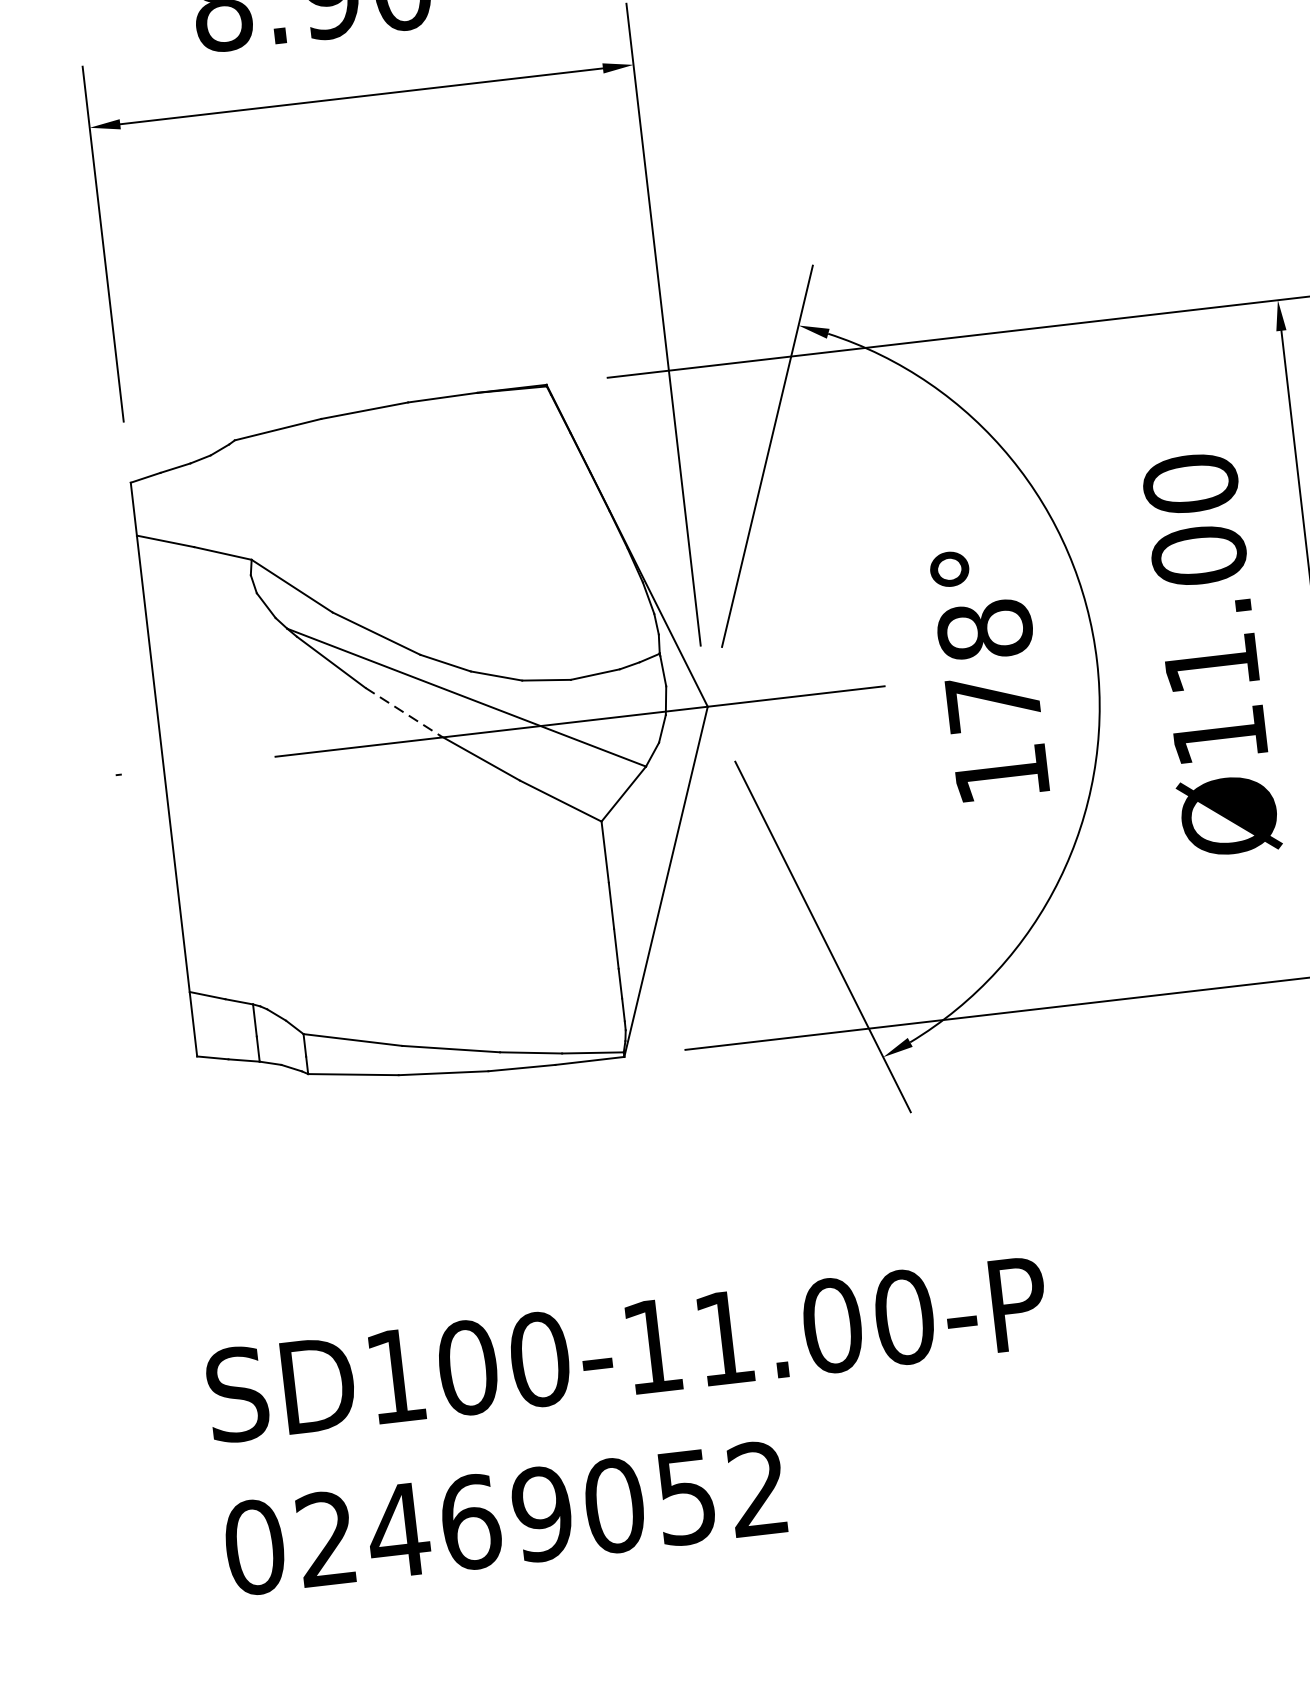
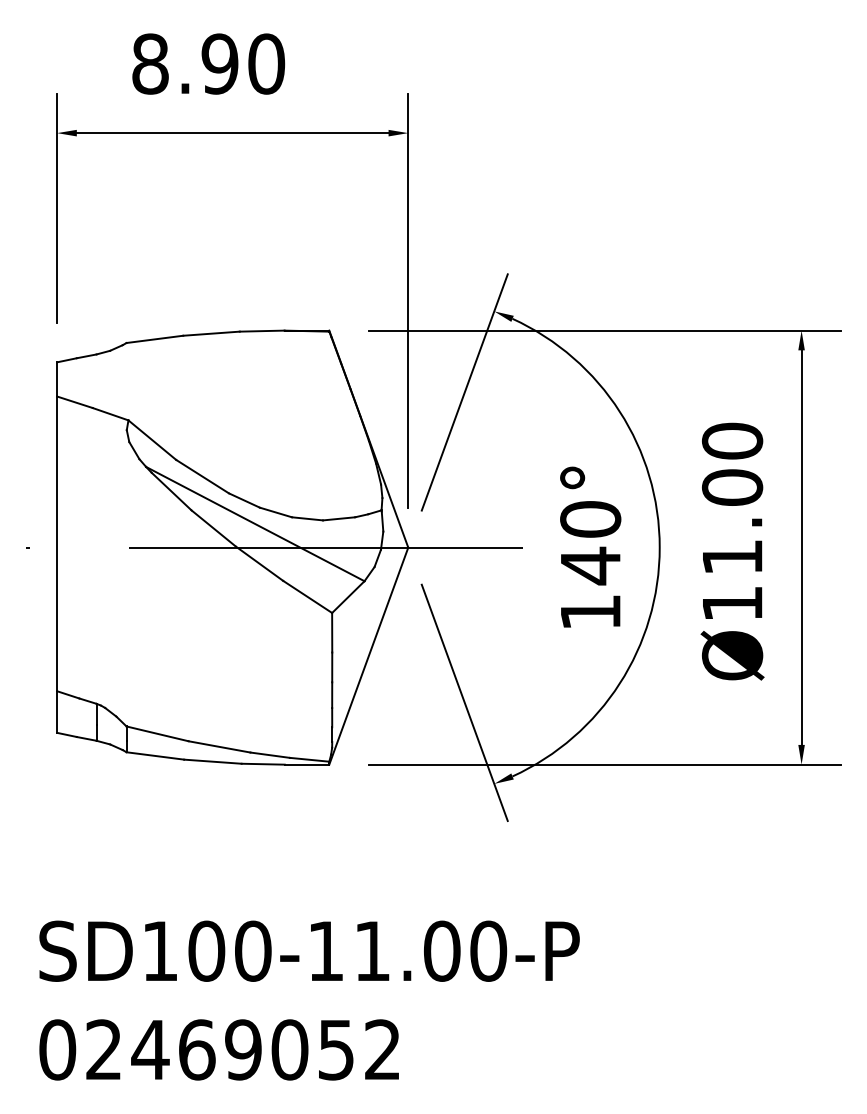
text: (989, 667) -> (590, 543), 178° -> 140°
line: (402, 711) -> (213, 528), dashed -> solid

